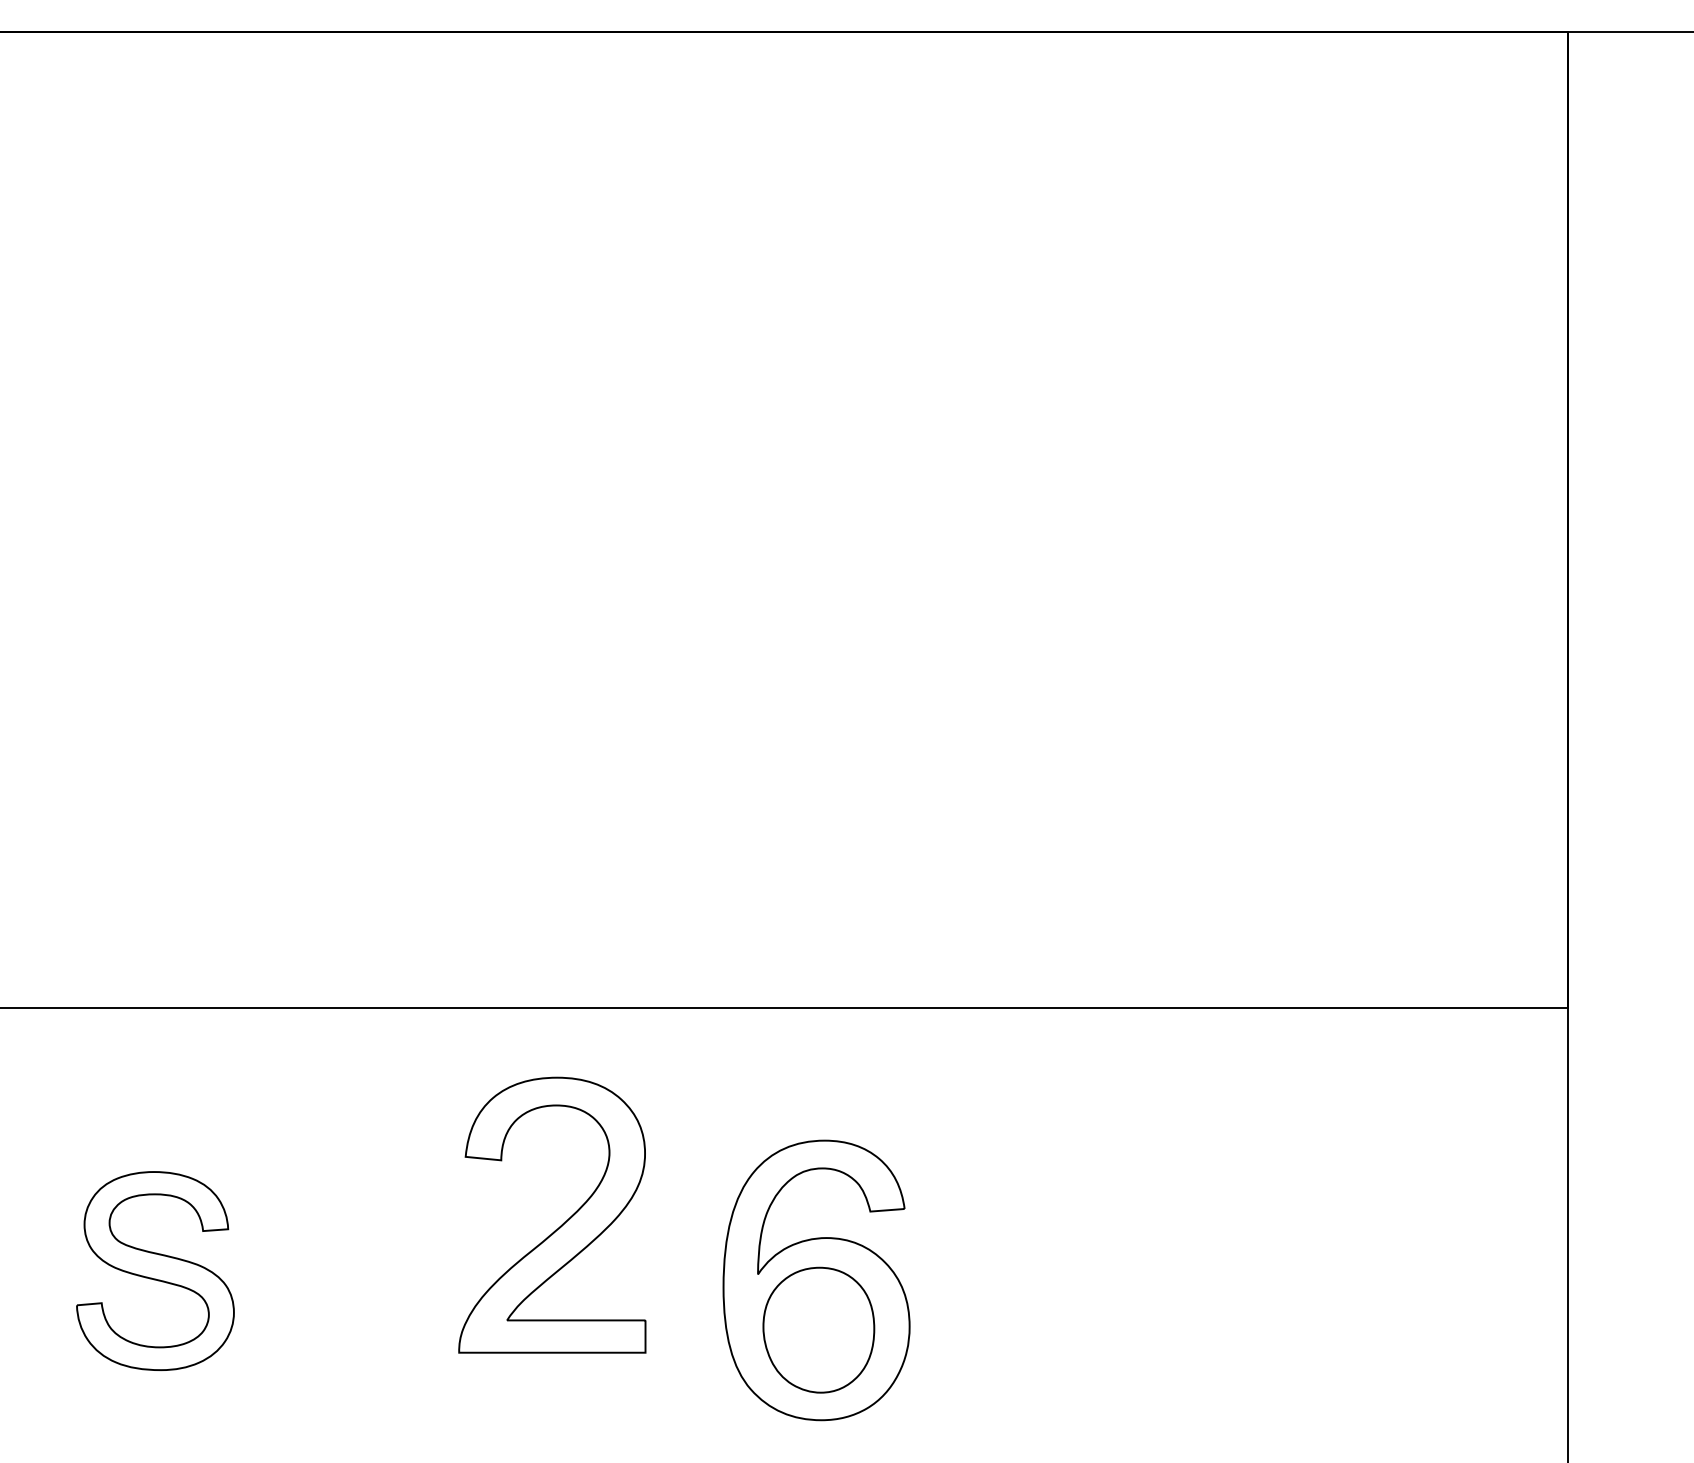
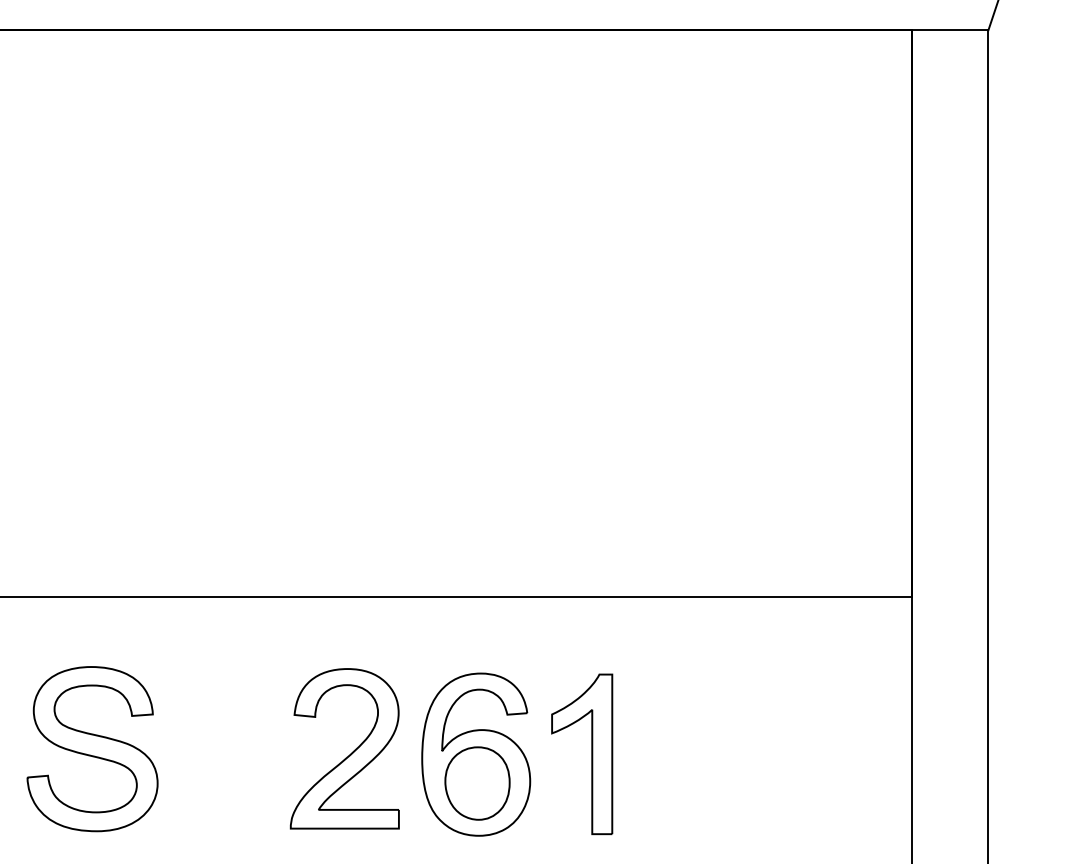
part: (562, 1223) -> (350, 753), moved
part: (155, 1271) -> (92, 749), size x1.43
part: (1015, 1280) -> (591, 754), added

